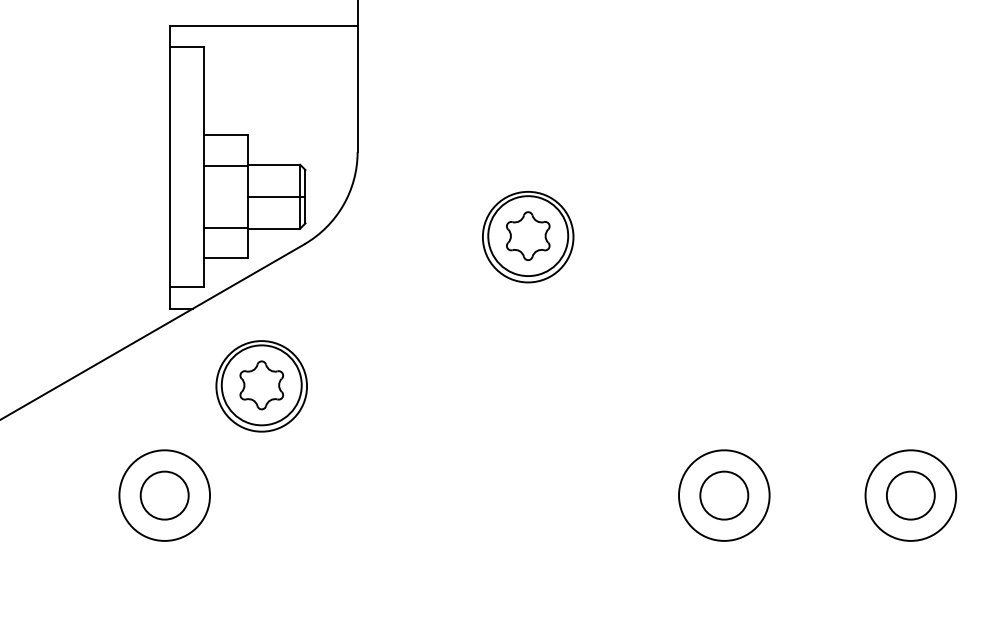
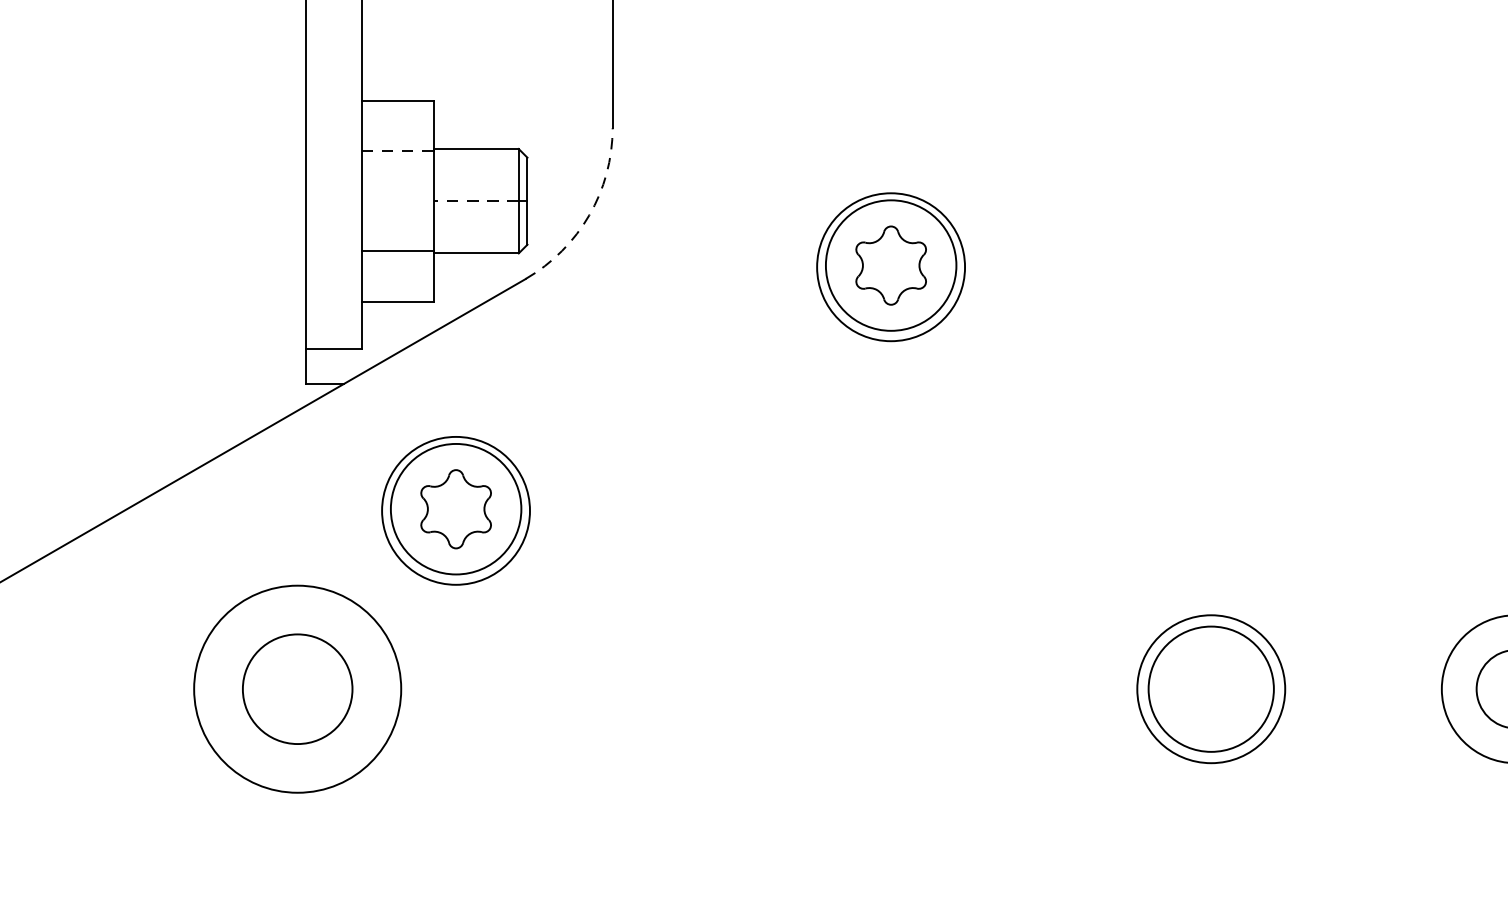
line: (226, 165) -> (398, 150), solid -> dashed
line: (273, 196) -> (475, 200), solid -> dashed
arc: (343, 205) -> (589, 215), solid -> dashed
circle: (164, 495) -> (297, 689), size x1.4
circle: (164, 495) -> (297, 689), size x1.4
circle: (724, 495) -> (1211, 689), size x1.6

